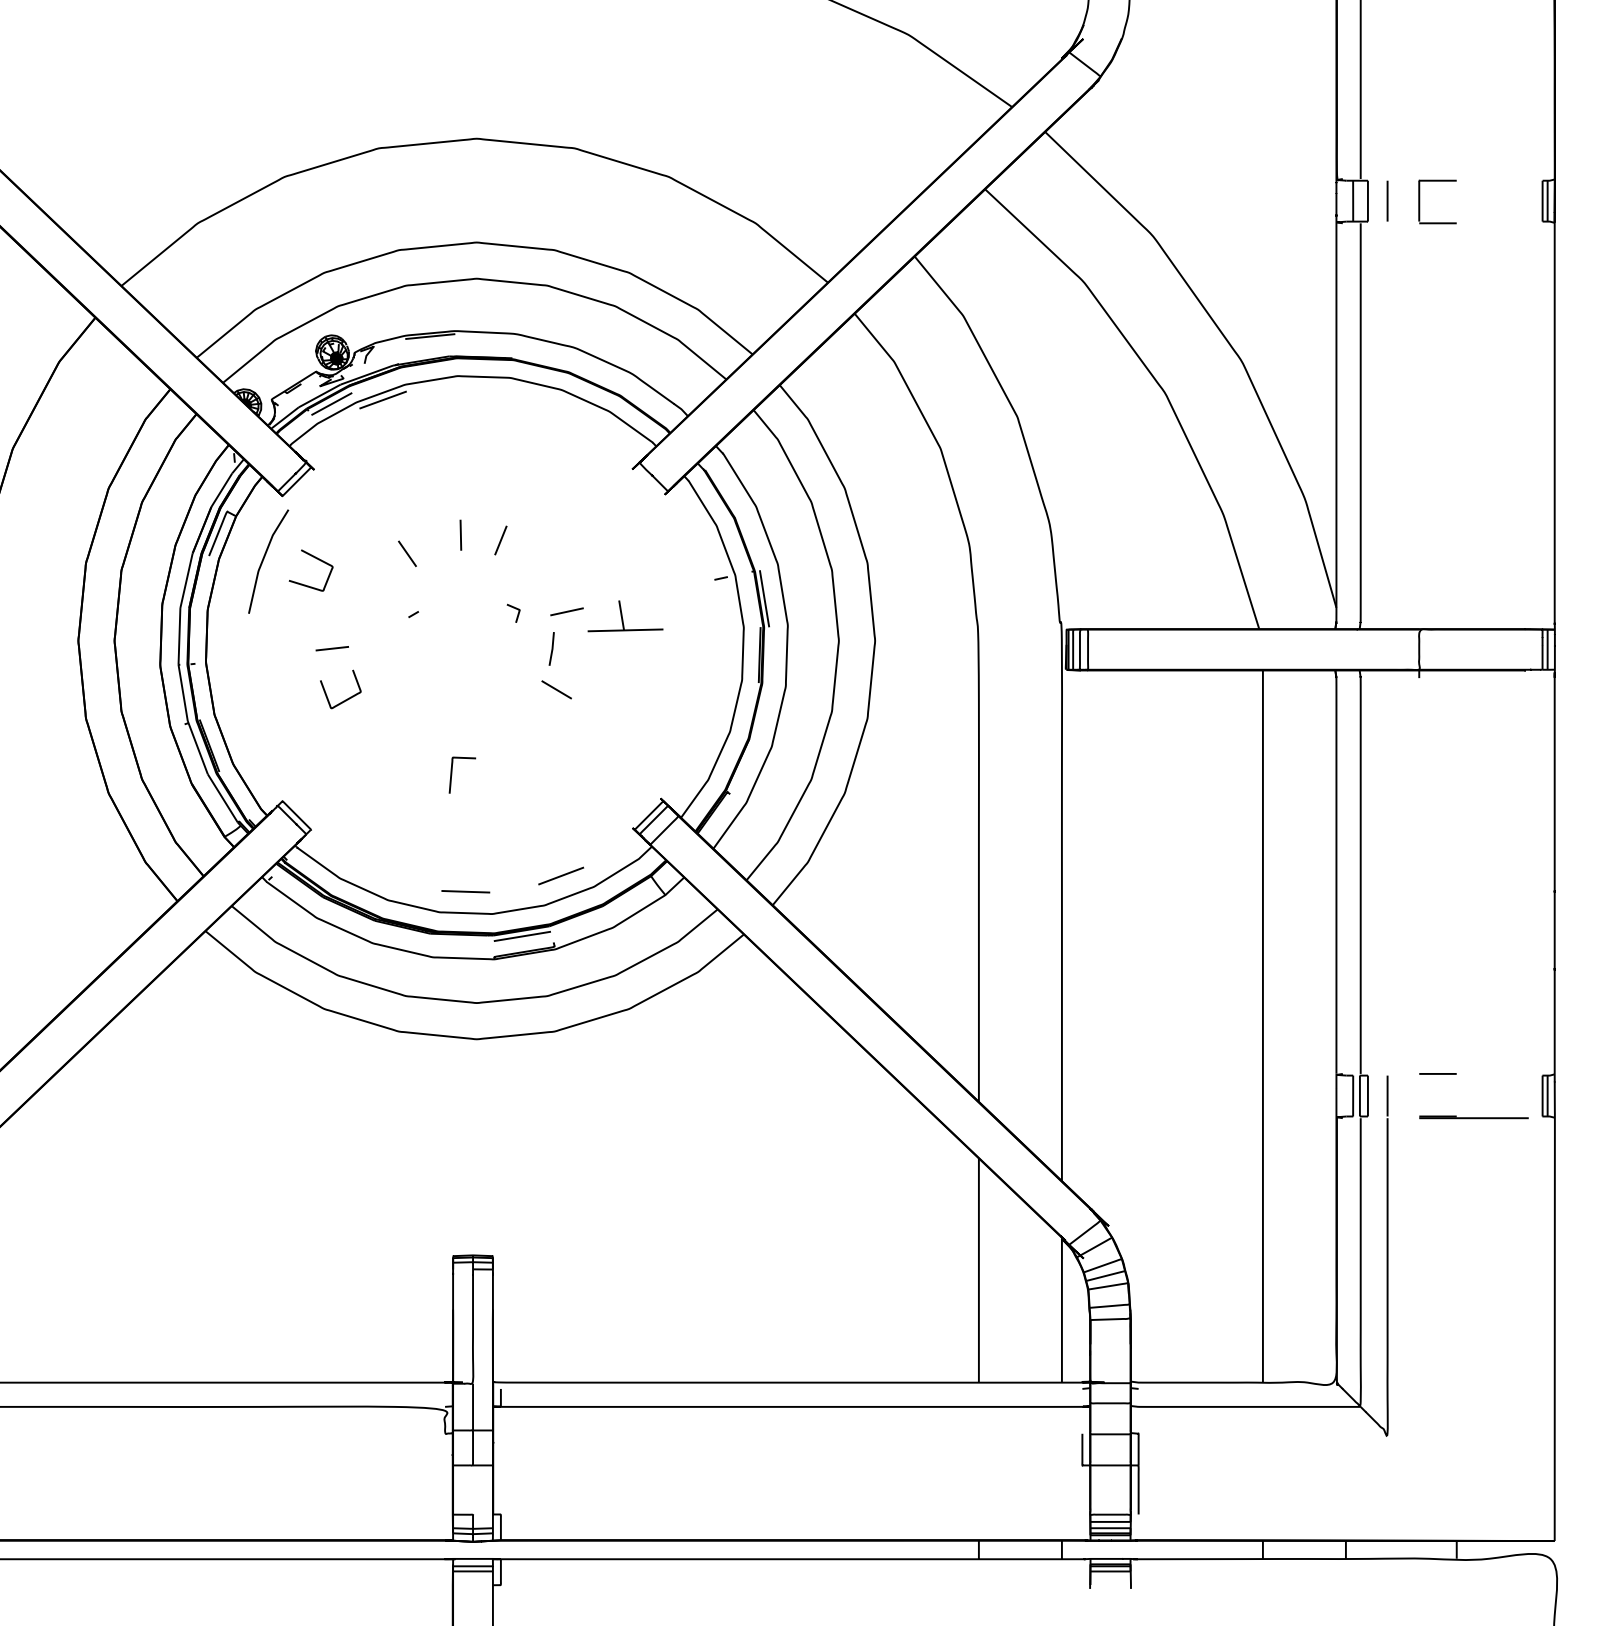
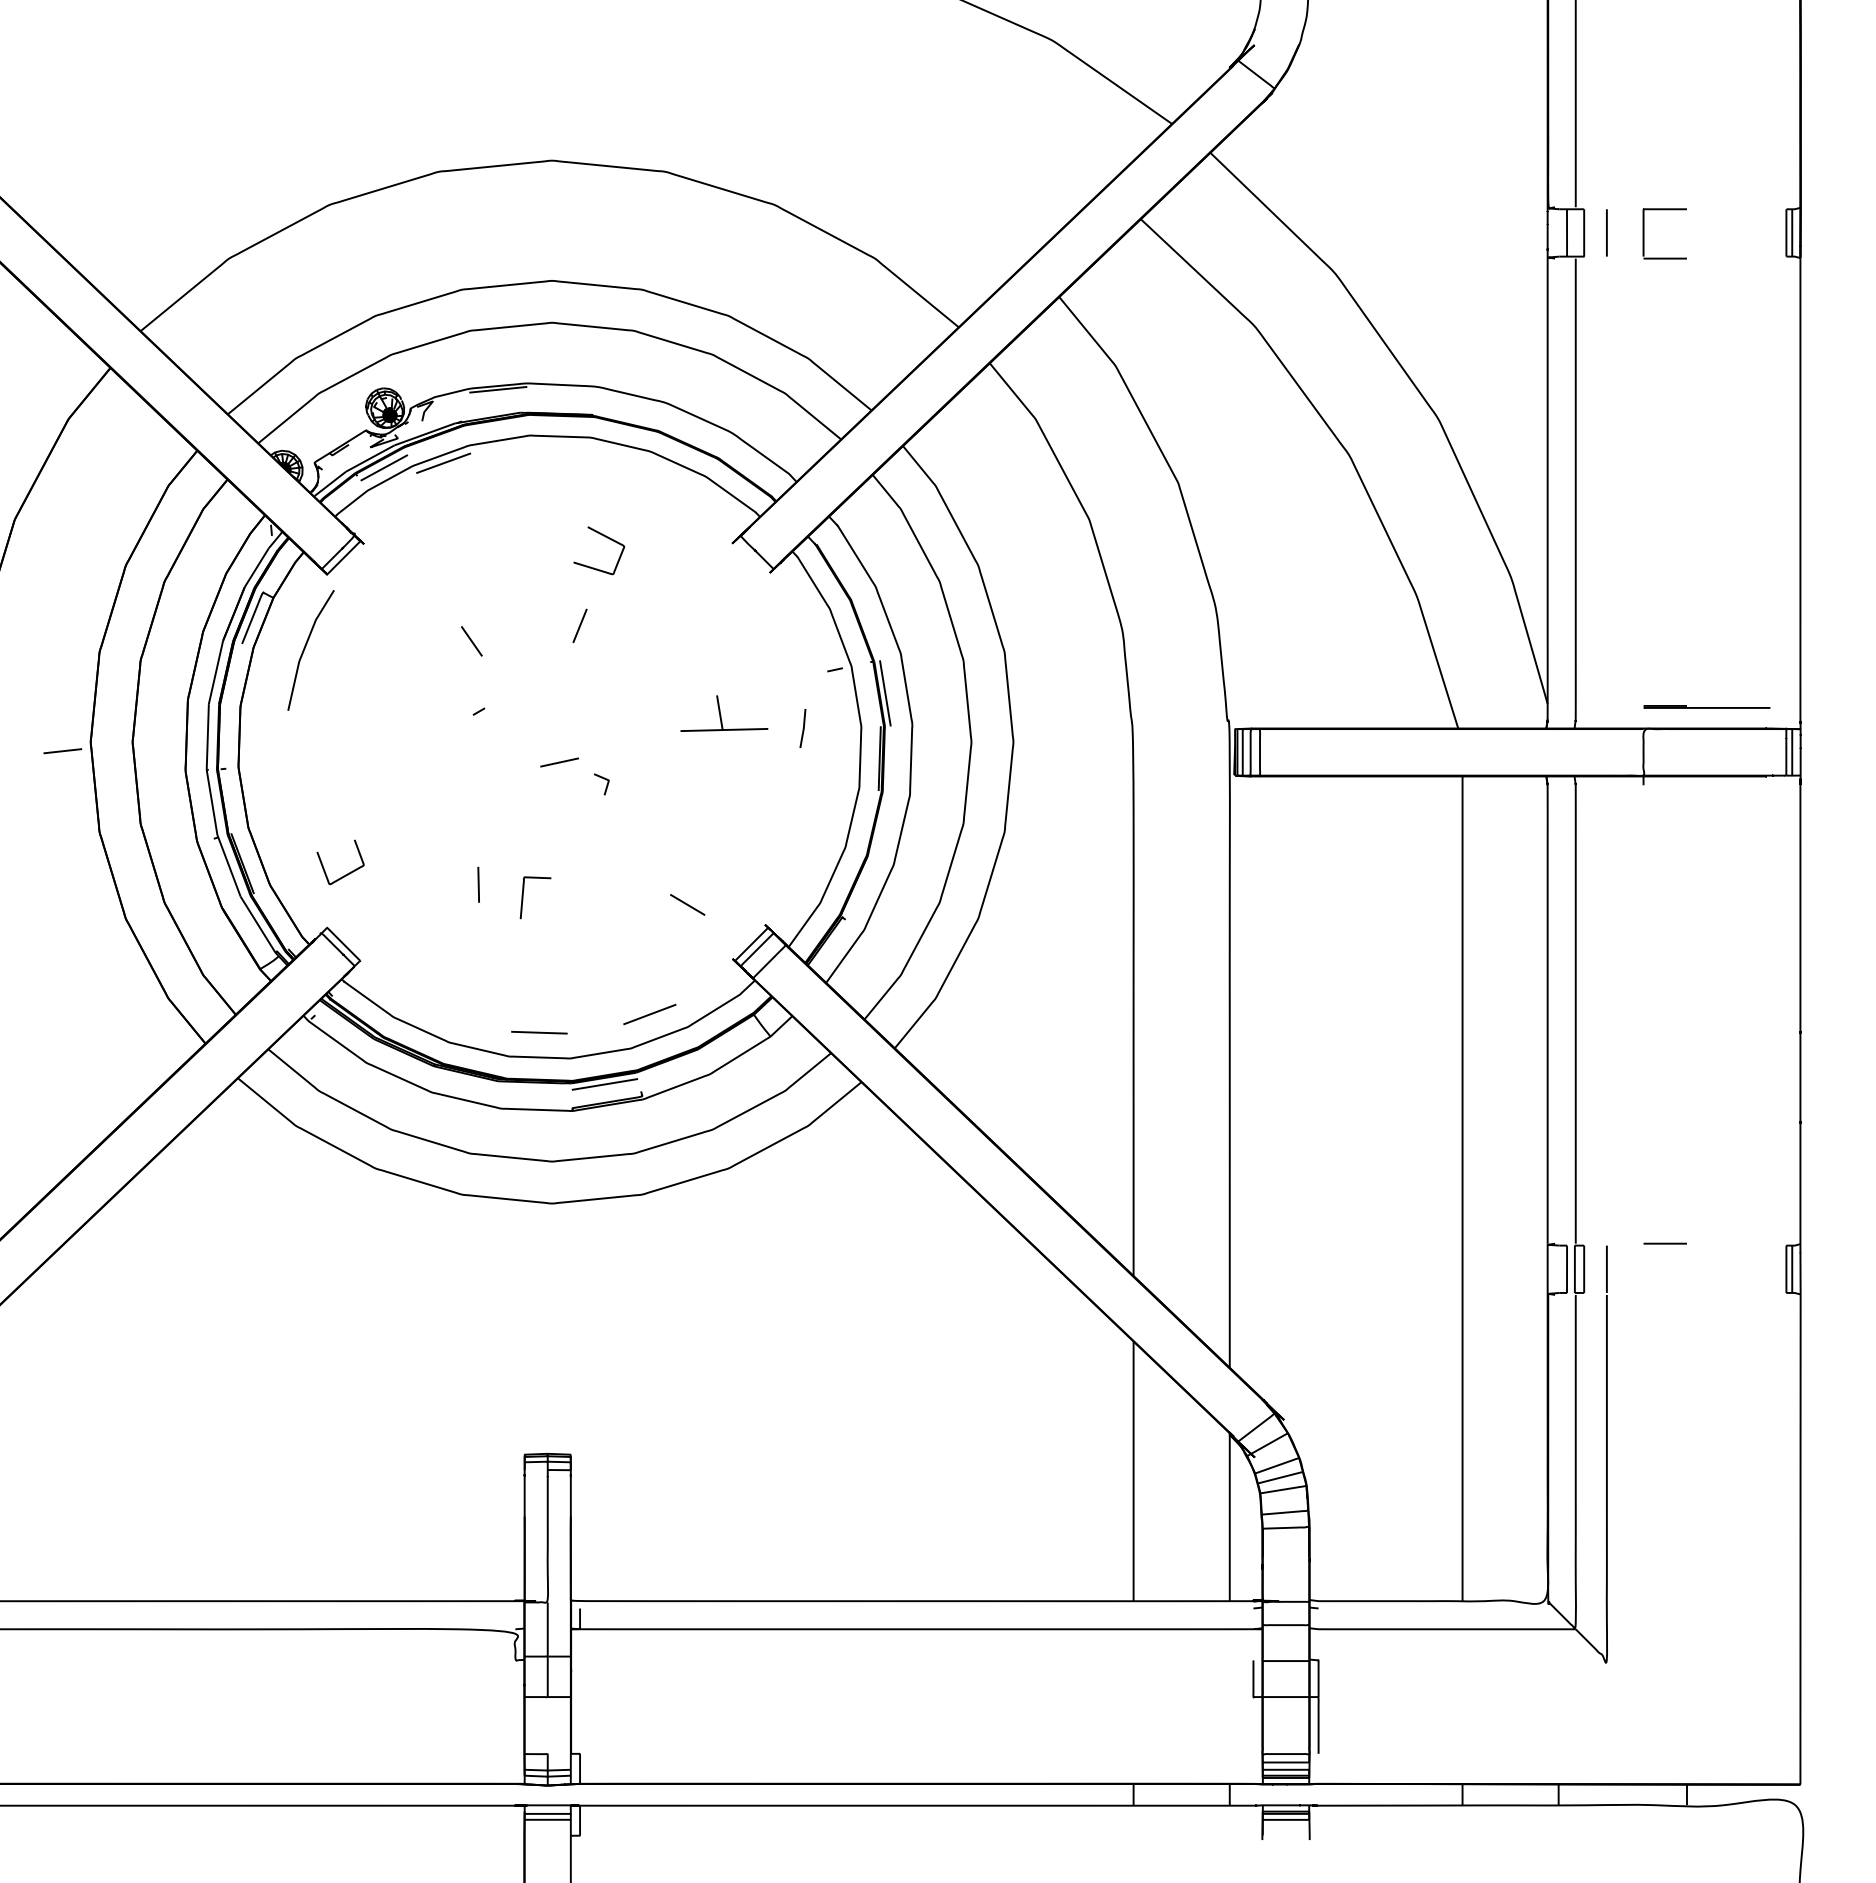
line: (460, 534) -> (478, 884), moved
curve: (316, 559) -> (605, 537), moved
line: (566, 611) -> (559, 762), moved
curve: (517, 613) -> (606, 784), moved
line: (332, 648) -> (62, 751), moved
line: (551, 648) -> (802, 728), moved
line: (556, 689) -> (687, 904), moved
curve: (345, 699) -> (345, 874), moved
part: (1473, 1116) -> (1706, 706), moved

